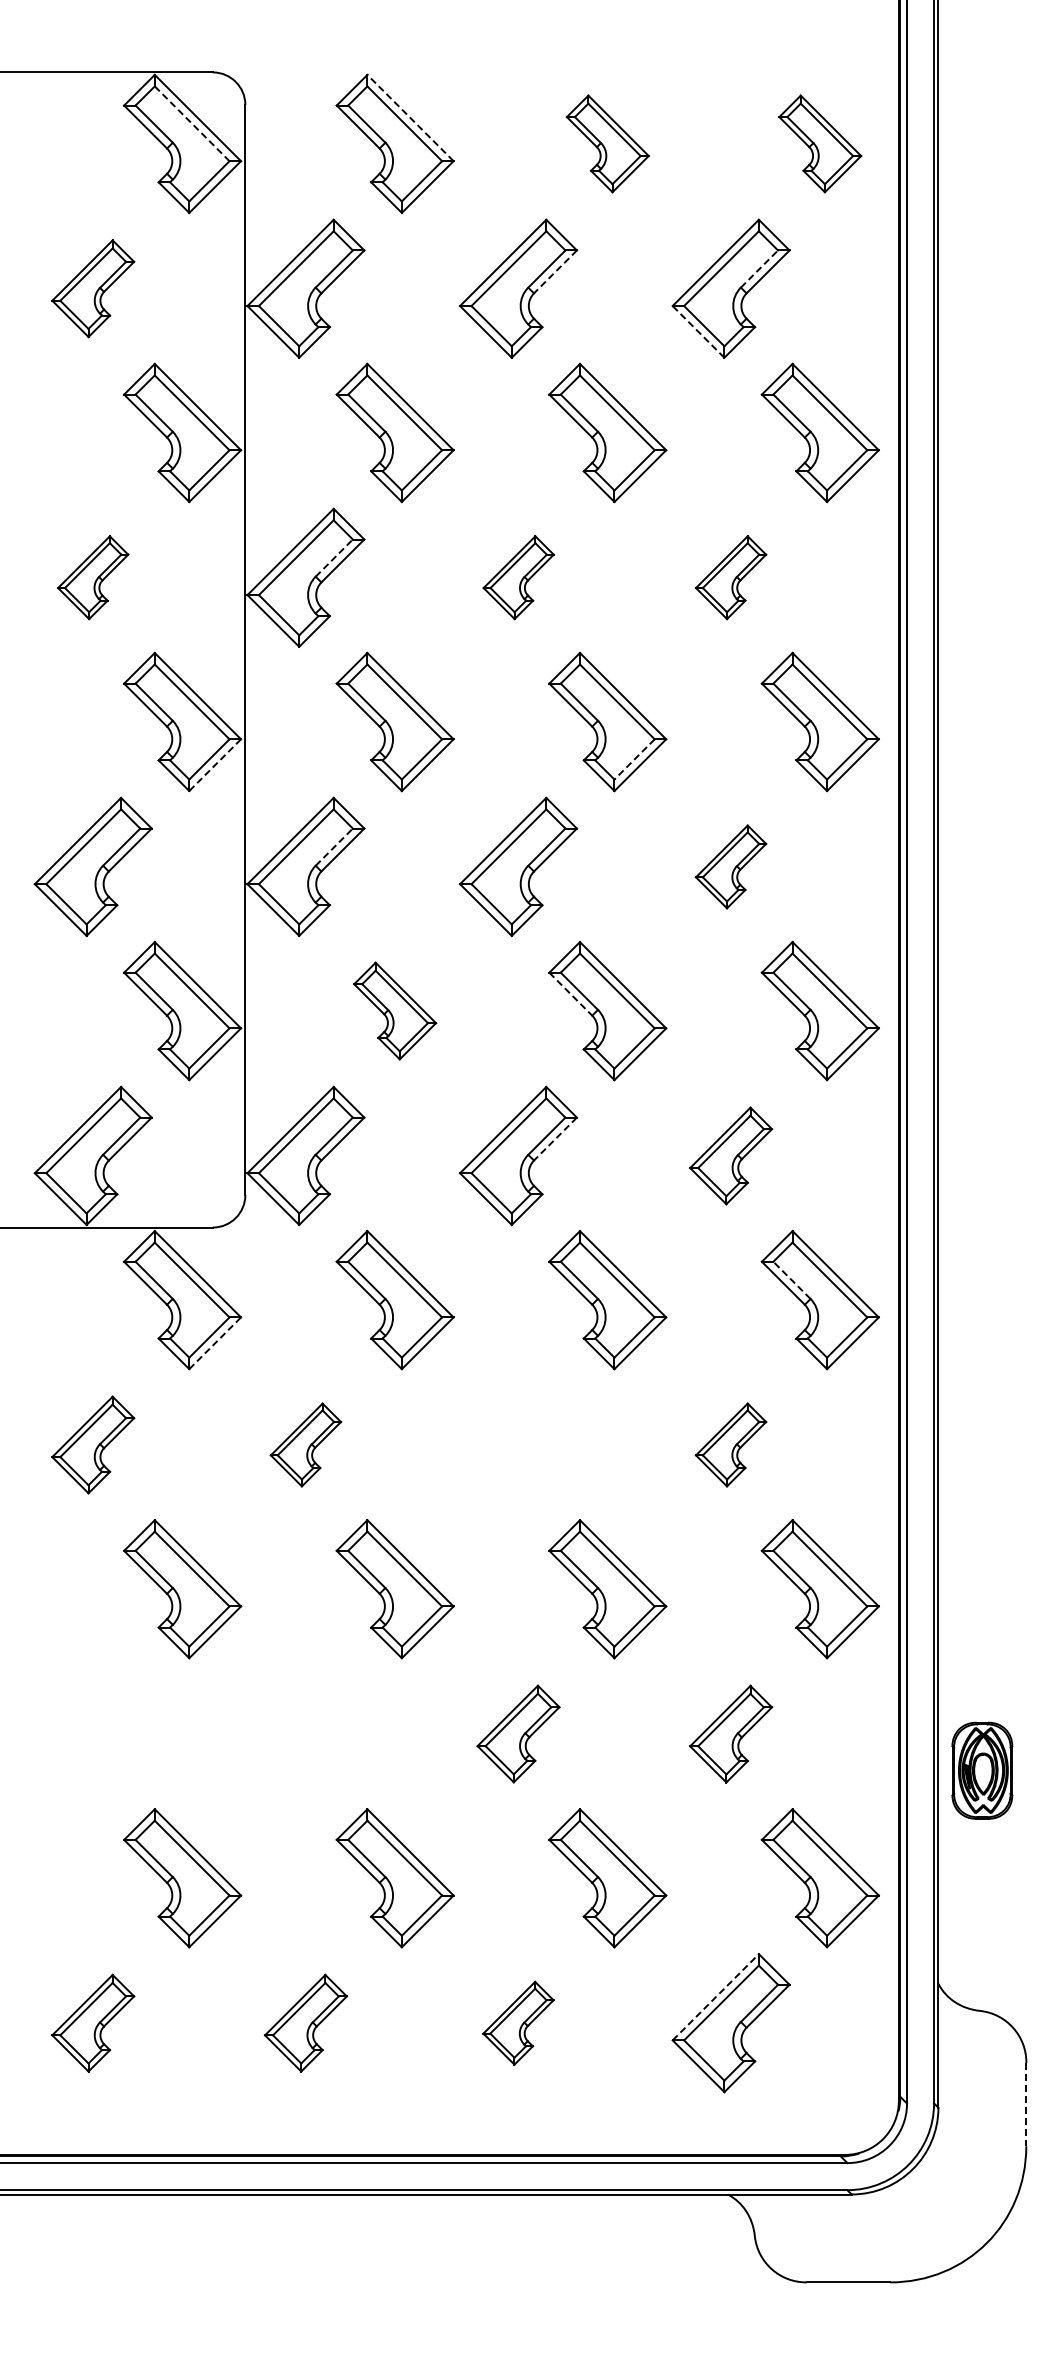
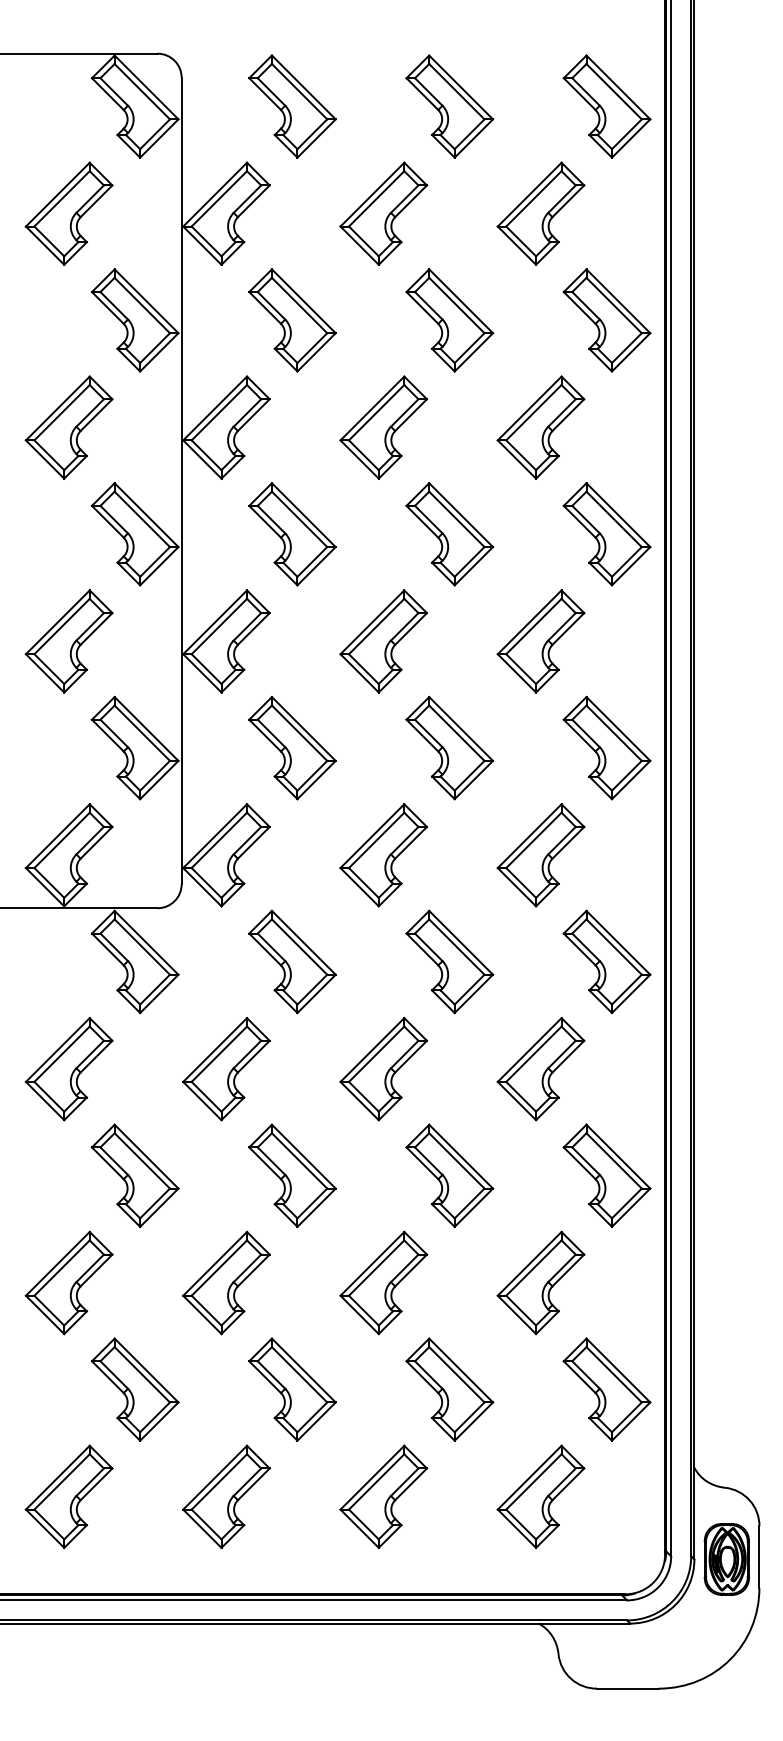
line: (410, 118) -> (303, 87), dashed -> solid
line: (192, 123) -> (142, 91), dashed -> solid
part: (607, 143) -> (449, 106), size x1.43
part: (819, 143) -> (606, 106), size x1.43
line: (759, 268) -> (562, 198), dashed -> solid
line: (555, 272) -> (411, 201), dashed -> solid
part: (92, 288) -> (68, 213), size x1.43
line: (698, 331) -> (516, 245), dashed -> solid
line: (334, 557) -> (247, 412), dashed -> solid
part: (92, 577) -> (68, 427), size x1.67
part: (518, 577) -> (383, 427), size x1.67
part: (730, 577) -> (540, 427), size x1.67
line: (634, 759) -> (469, 562), dashed -> solid
line: (215, 765) -> (159, 566), dashed -> solid
line: (334, 846) -> (247, 626), dashed -> solid
part: (730, 866) -> (540, 641), size x1.67
line: (571, 994) -> (422, 735), dashed -> solid
part: (394, 1010) -> (291, 747), size x1.43
line: (555, 1139) -> (411, 843), dashed -> solid
part: (730, 1155) -> (540, 854), size x1.43
line: (791, 1280) -> (585, 947), dashed -> solid
line: (215, 1343) -> (159, 994), dashed -> solid
part: (92, 1444) -> (68, 1068), size x1.43
part: (305, 1444) -> (226, 1068), size x1.67
part: (518, 1444) -> (383, 1068), added
part: (730, 1444) -> (540, 1068), size x1.67
part: (305, 1733) -> (226, 1282), added
part: (518, 1733) -> (383, 1282), size x1.43
part: (92, 1734) -> (68, 1283), added
part: (730, 1734) -> (540, 1283), size x1.43
part: (982, 1770) -> (726, 1559), moved
line: (715, 1997) -> (529, 1477), dashed -> solid
part: (92, 2023) -> (68, 1497), size x1.43
part: (305, 2023) -> (226, 1497), size x1.43
part: (518, 2023) -> (383, 1497), size x1.67
line: (1026, 2104) -> (759, 1557), dashed -> solid

